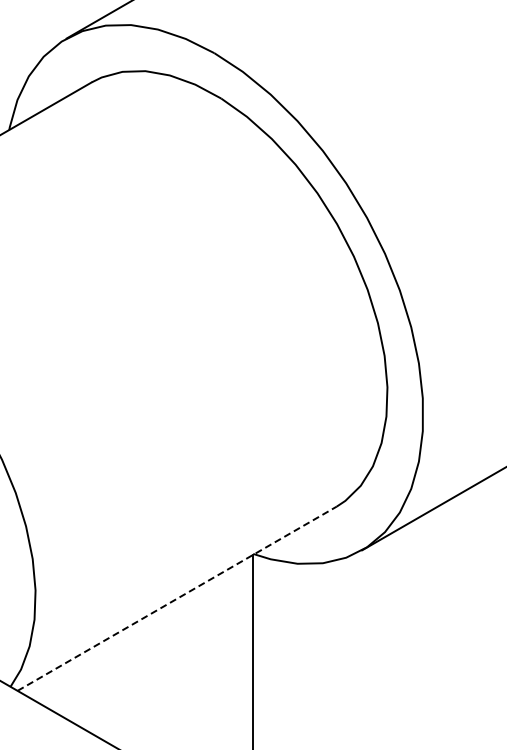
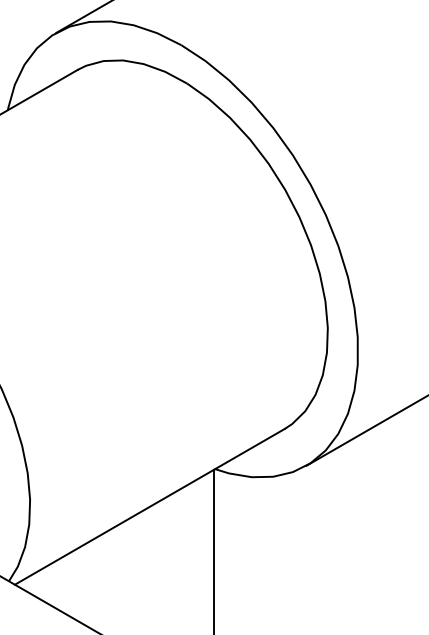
line: (177, 598) -> (150, 506), dashed -> solid

